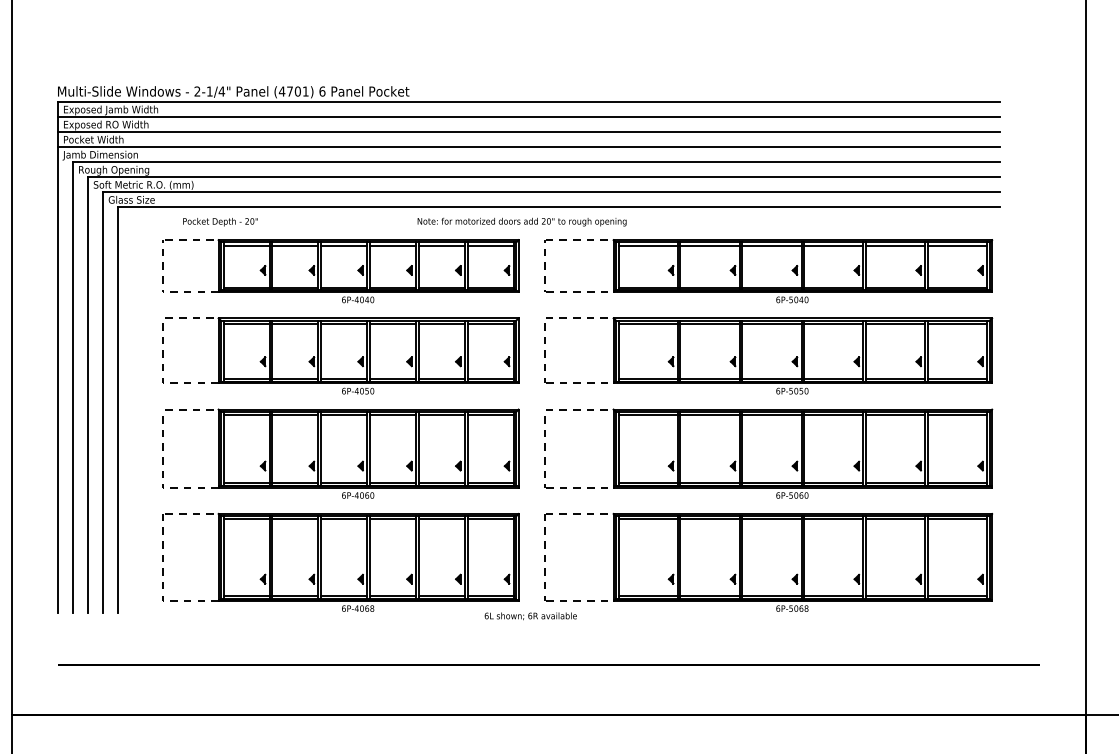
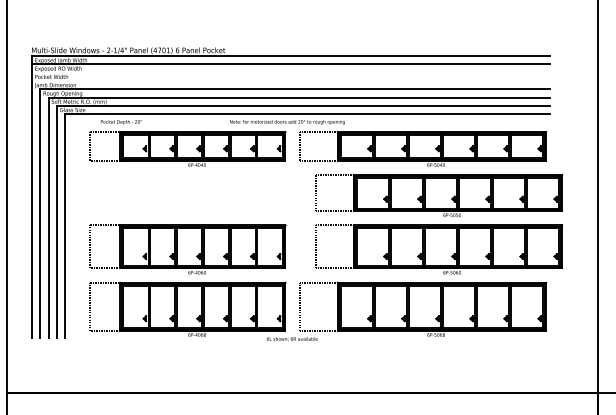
line: (529, 131) -> (291, 72), removed
line: (529, 148) -> (291, 81), removed
part: (340, 355) -> (187, 195), removed
part: (769, 407) -> (439, 224), moved

